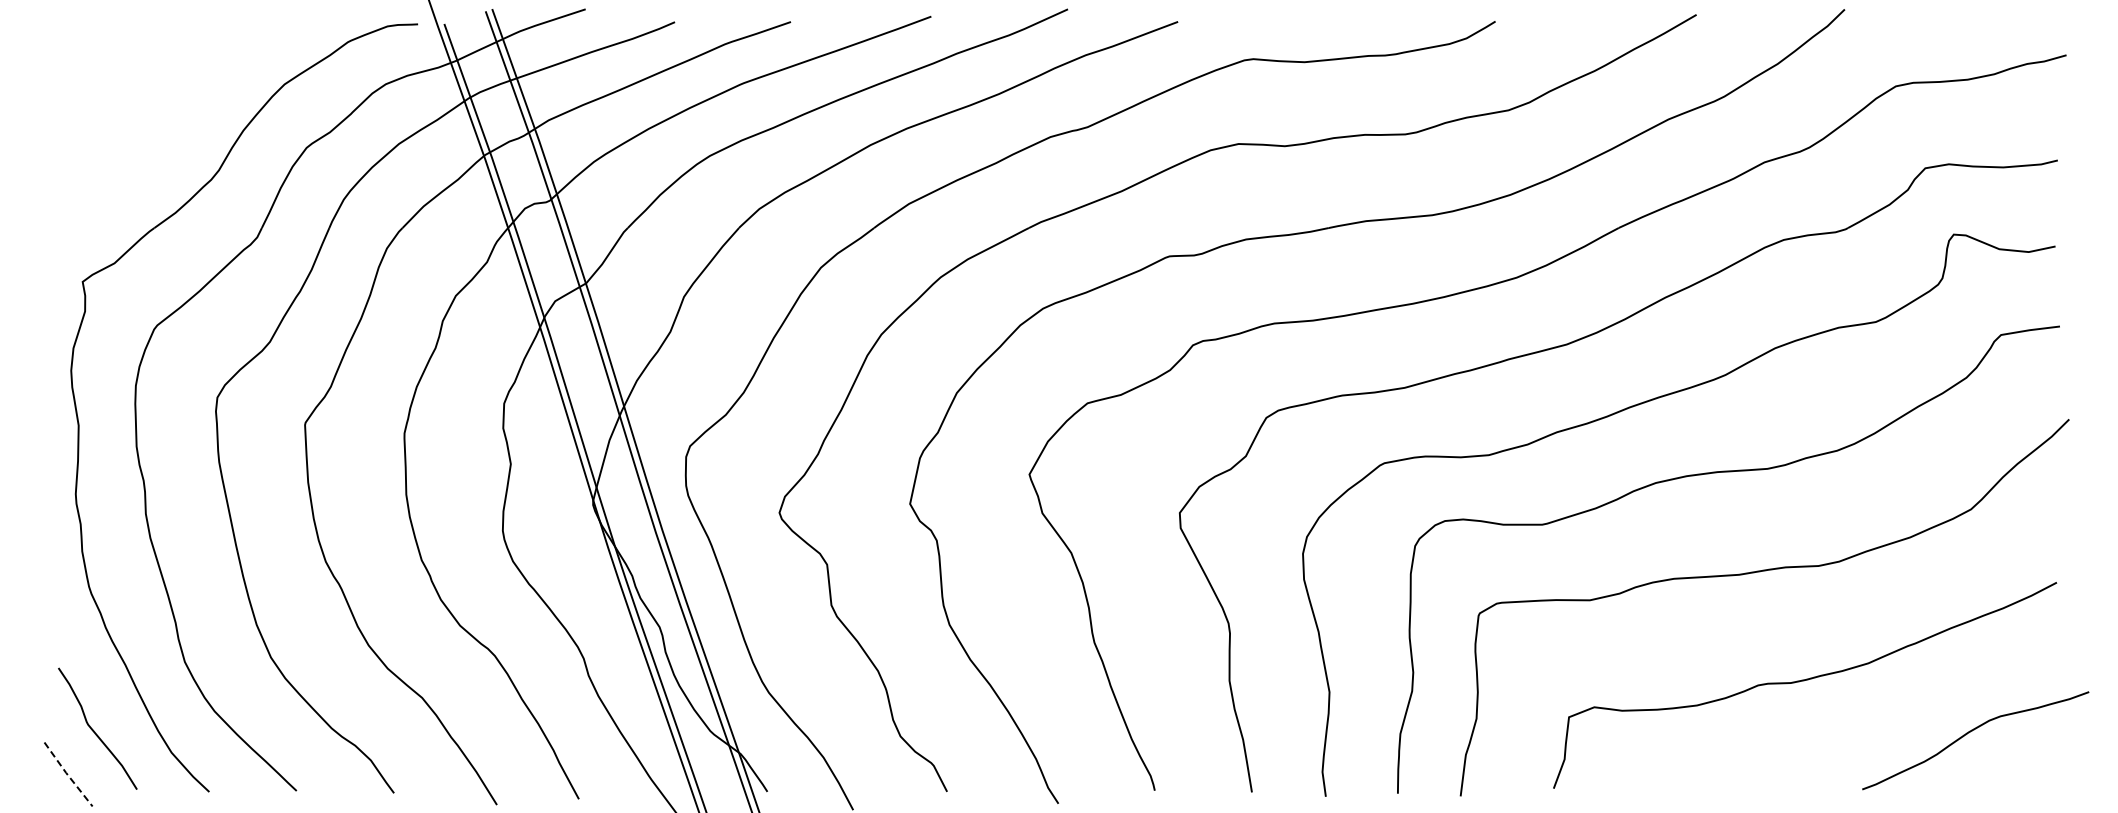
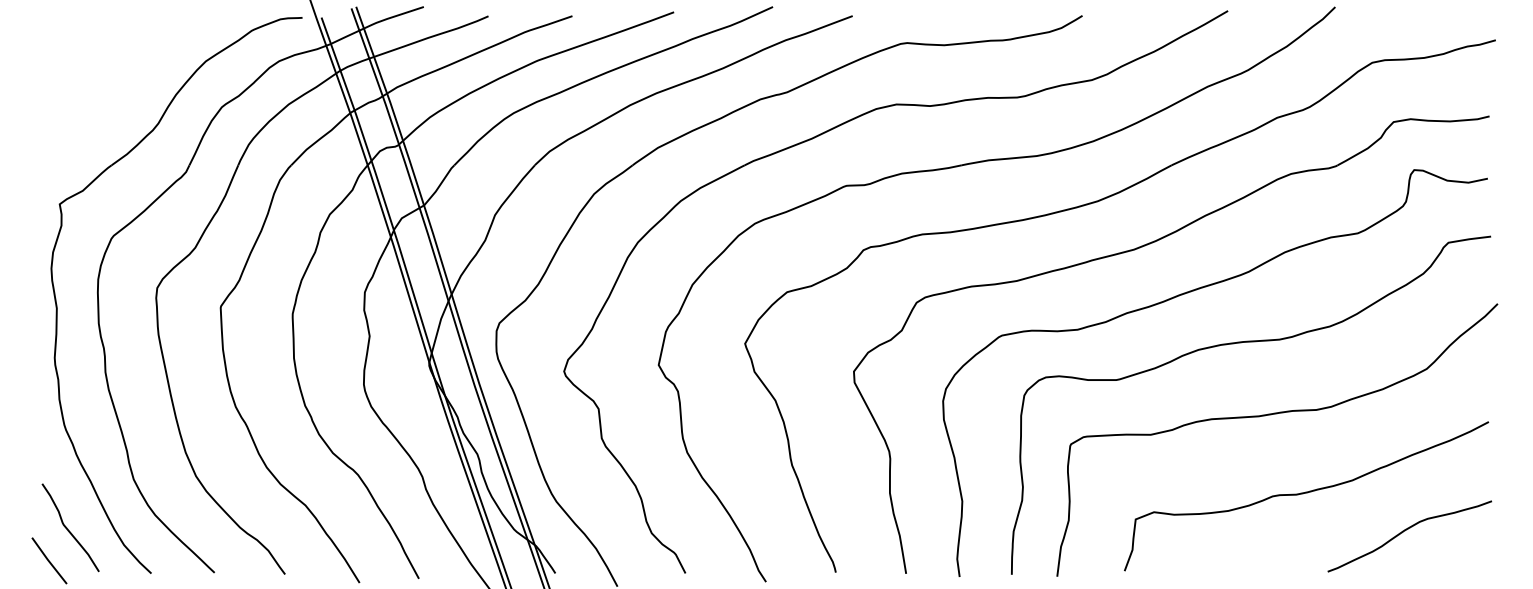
curve: (1970, 732) -> (1406, 530), moved
line: (67, 774) -> (48, 560), dashed -> solid

